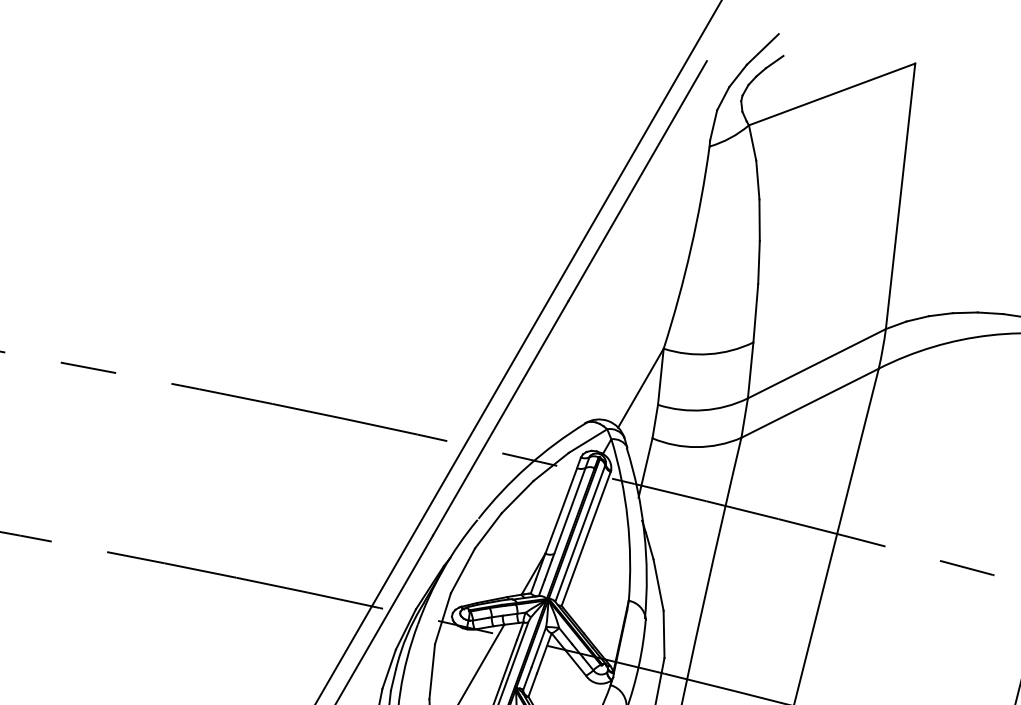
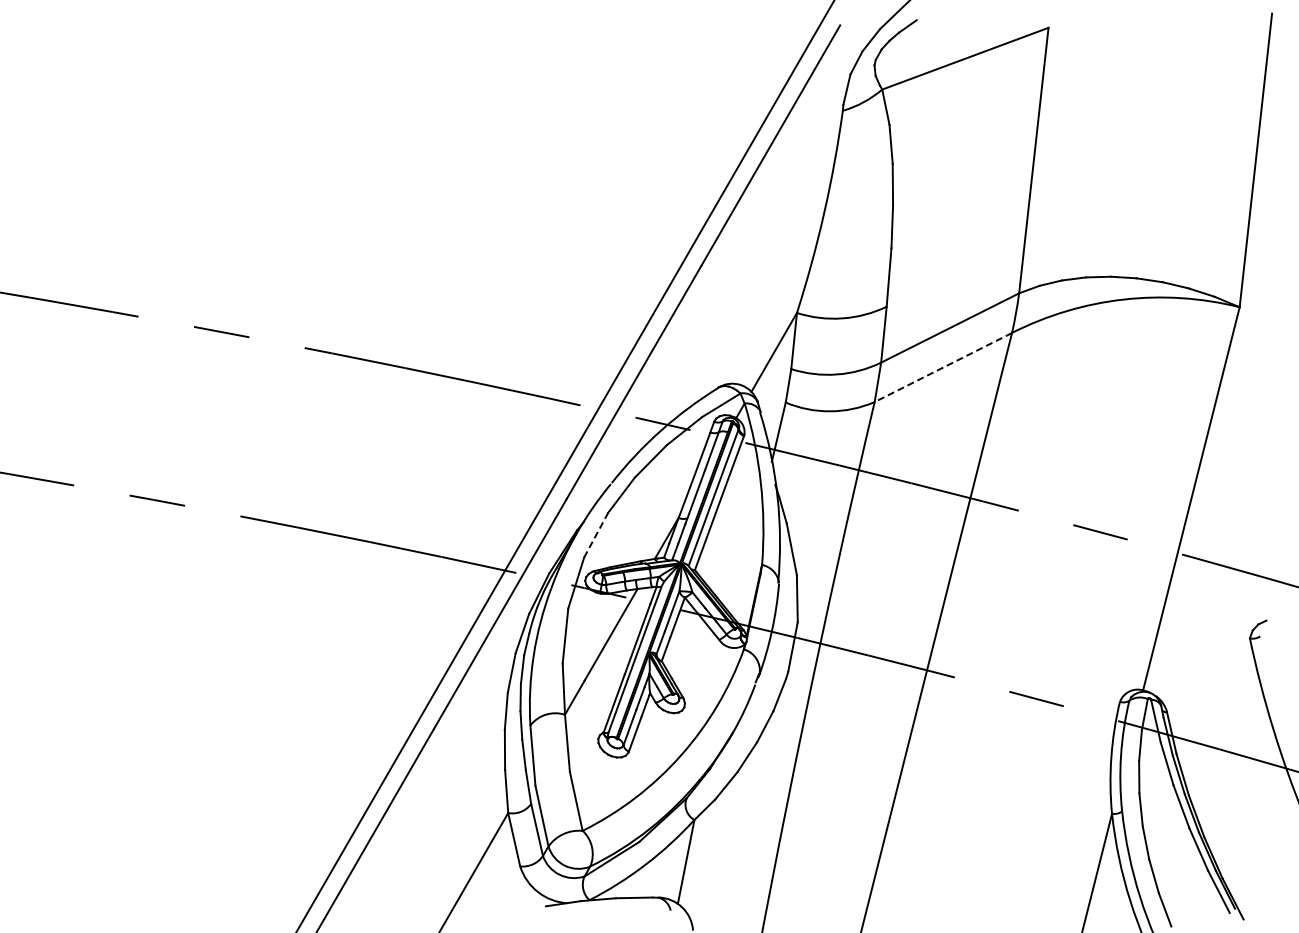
line: (810, 403) -> (943, 367), solid -> dashed
line: (463, 571) -> (596, 535), solid -> dashed

